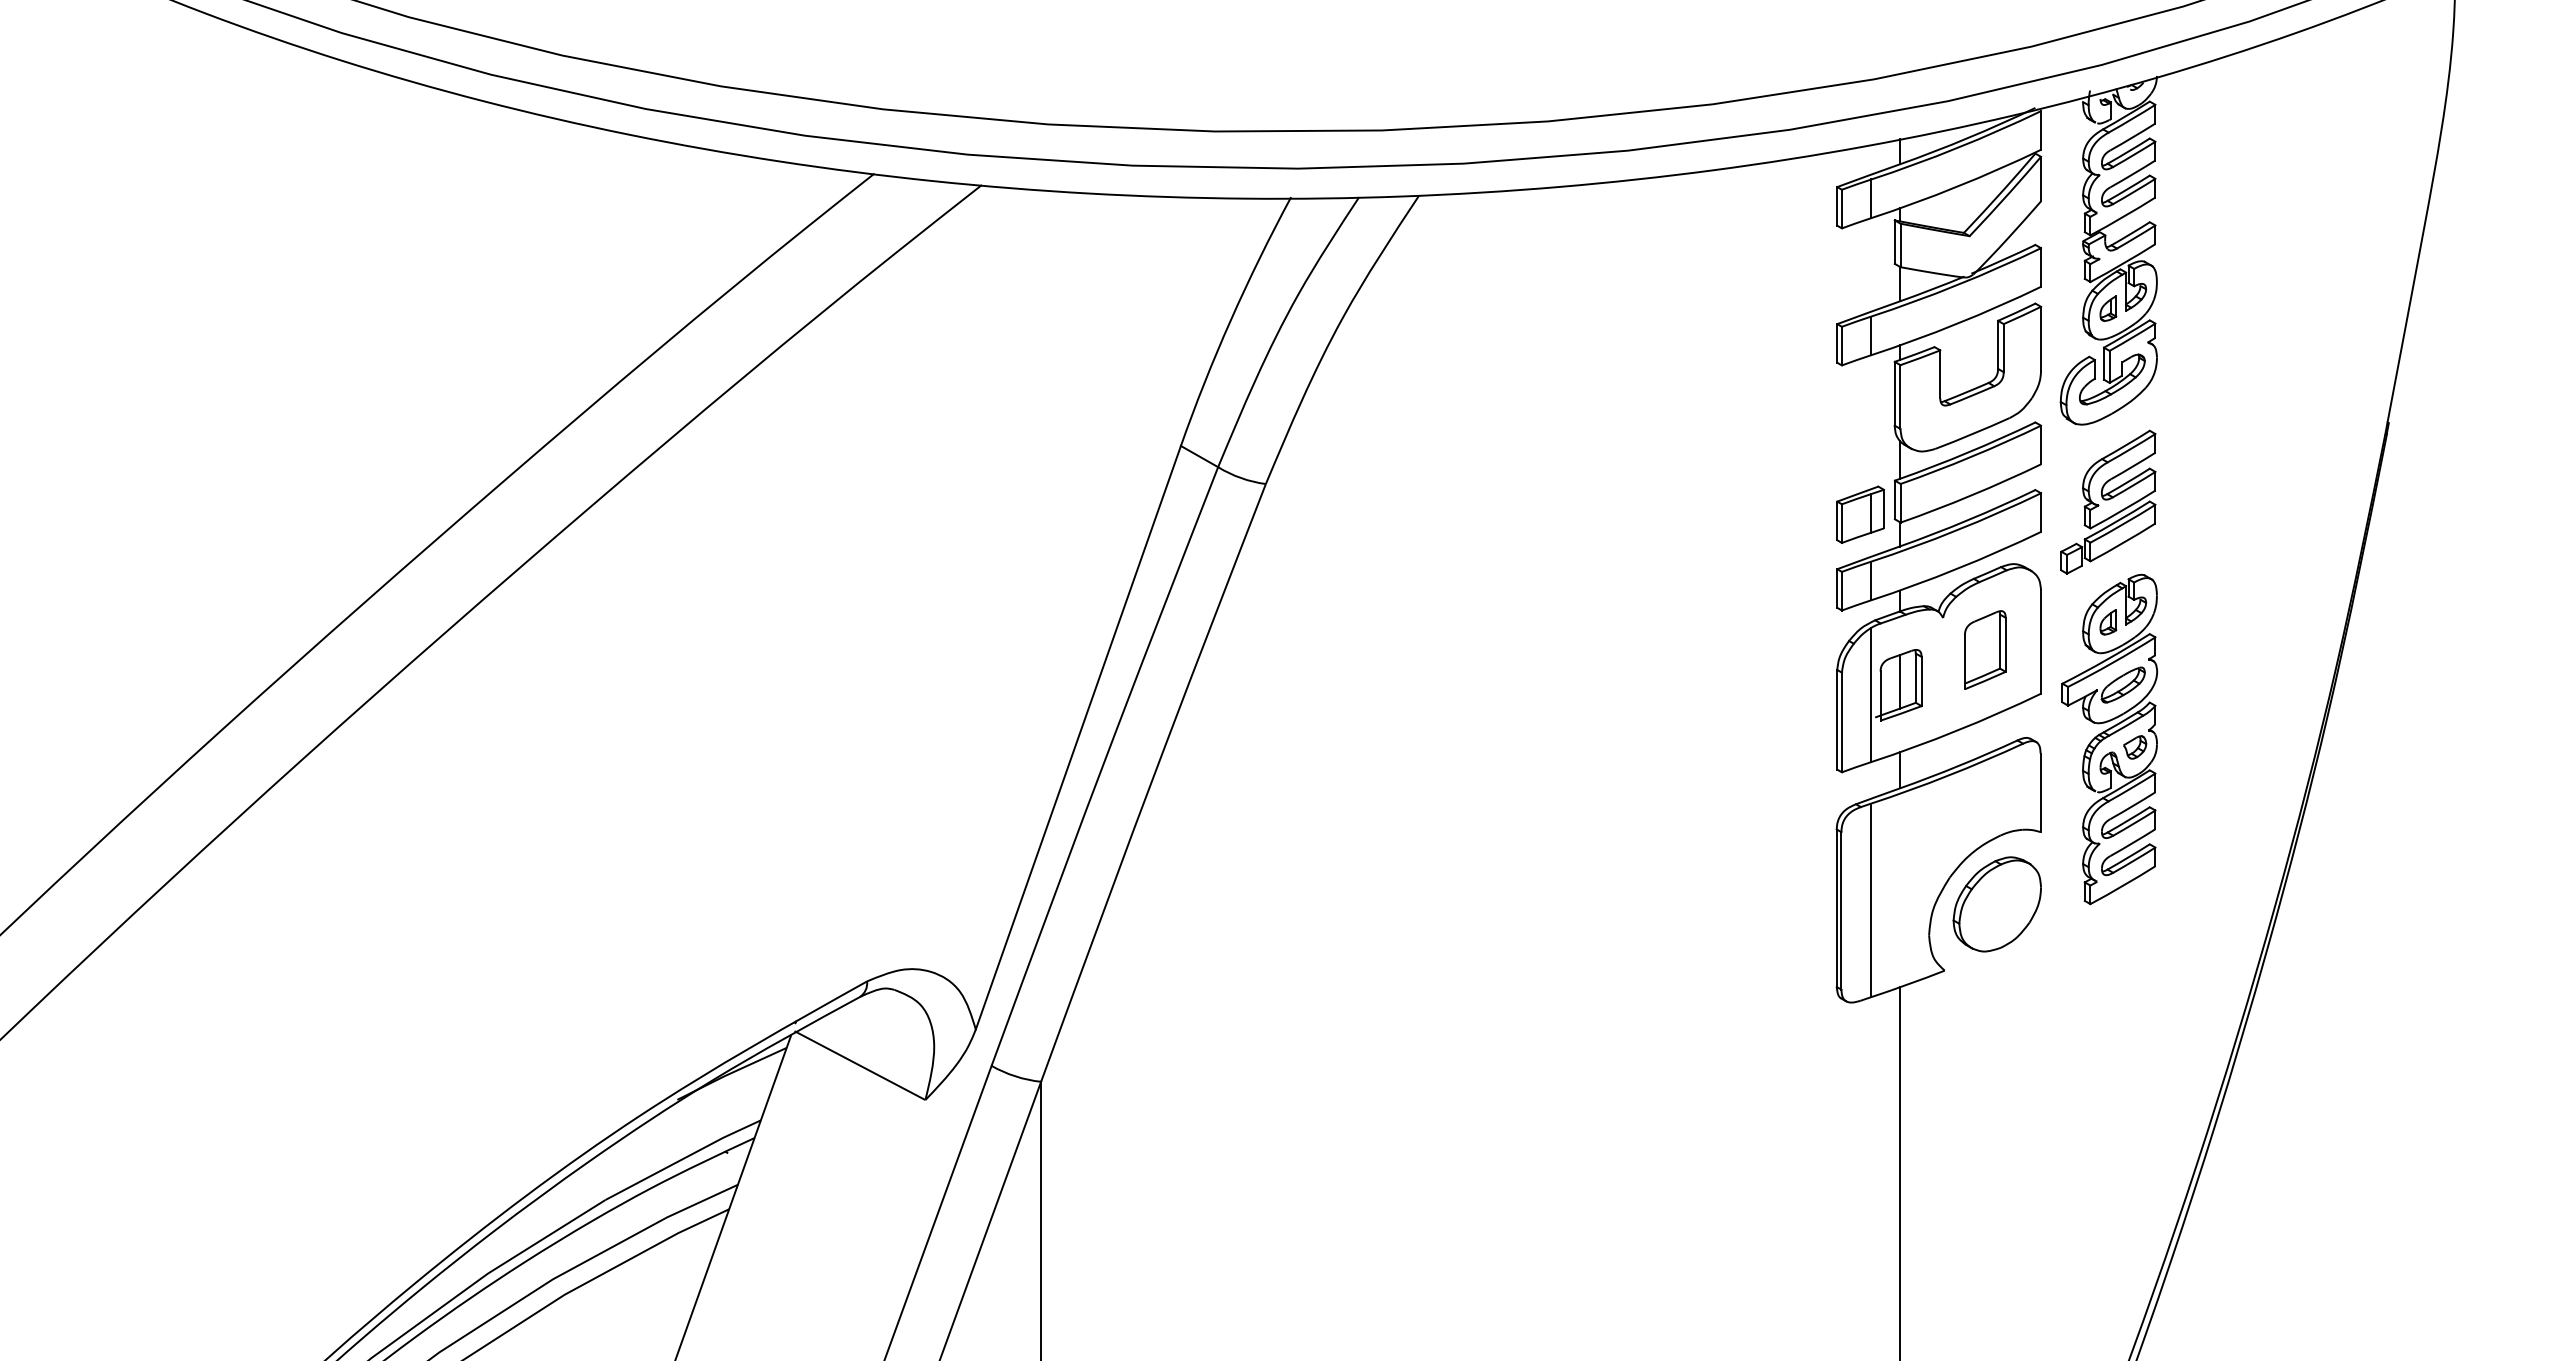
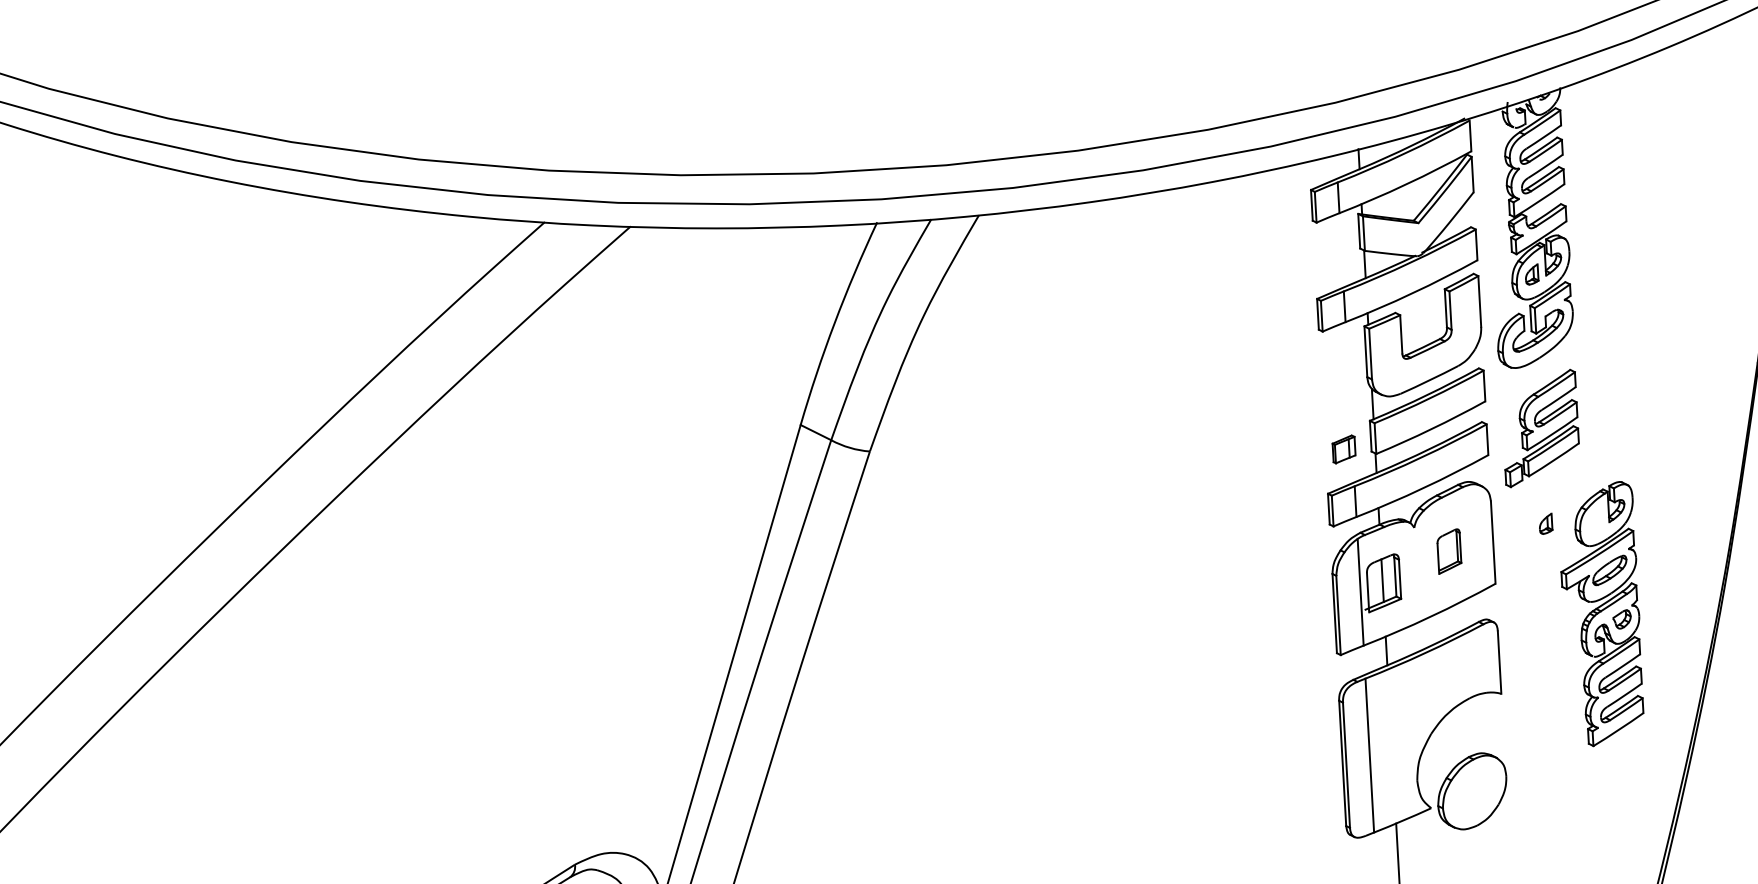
part: (1860, 514) -> (1344, 449), size x0.6
part: (1985, 649) -> (1449, 551), size x0.7
part: (2109, 739) -> (1601, 614), moved
part: (1996, 904) -> (1471, 791), moved

